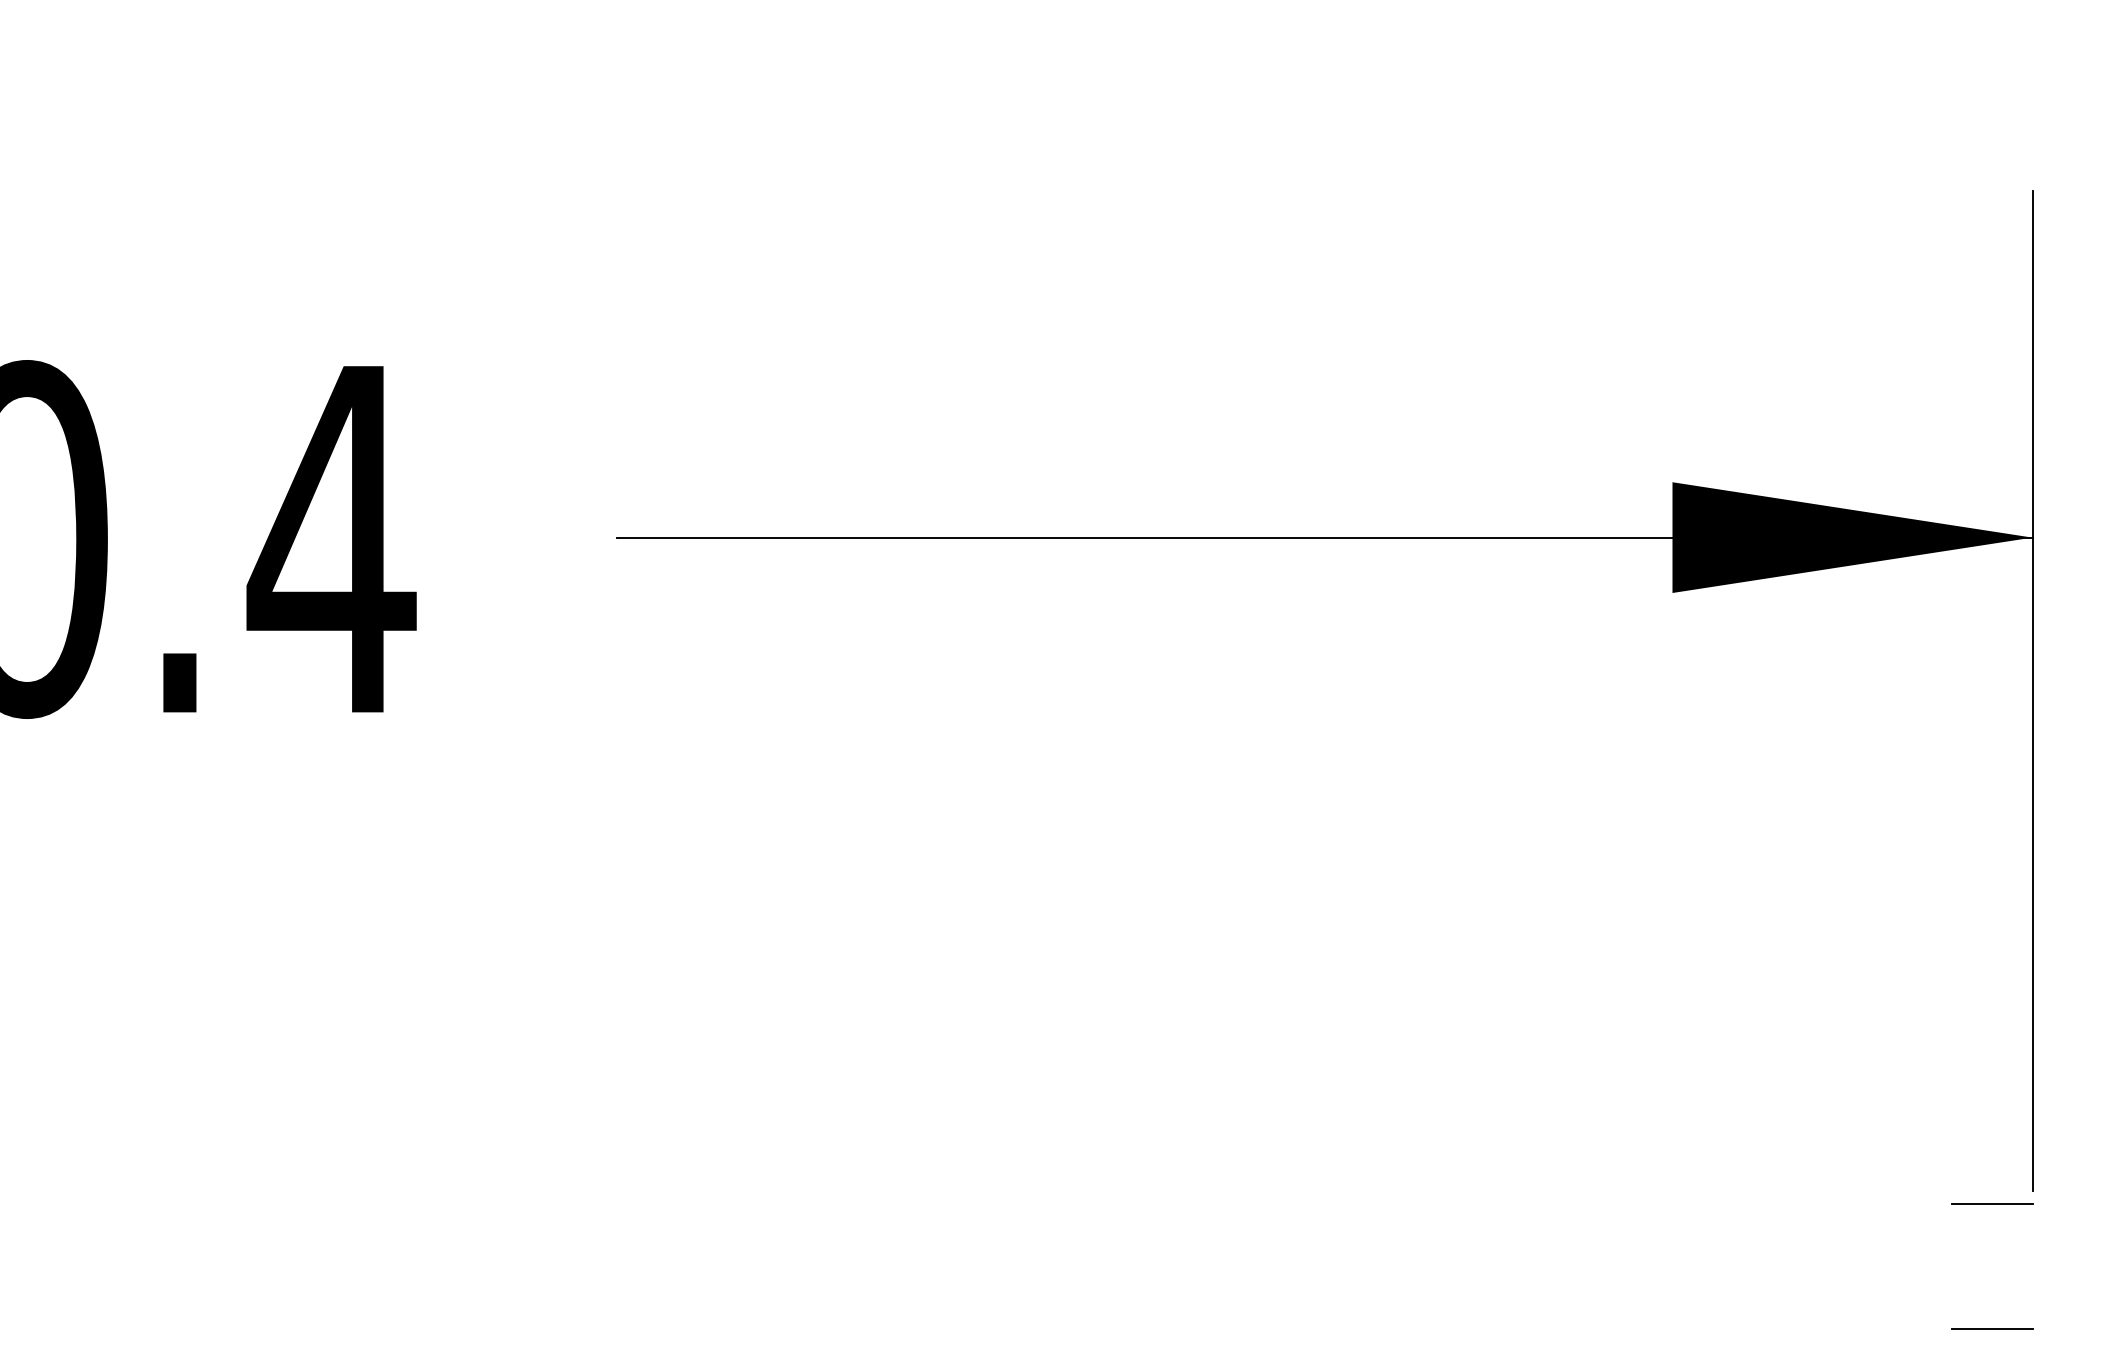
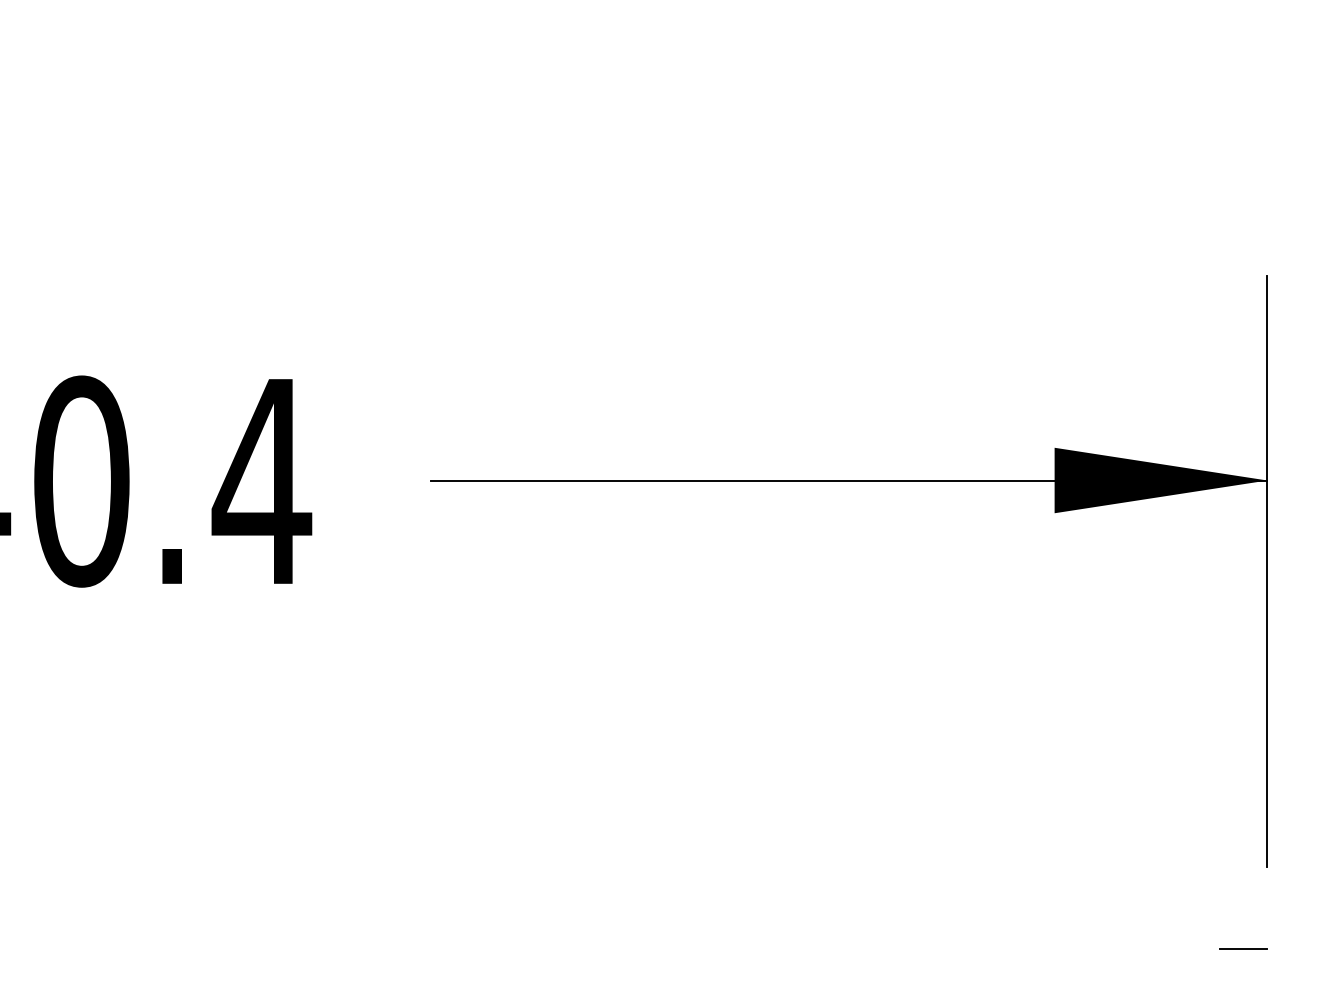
line: (1991, 1204) -> (1243, 874), removed

